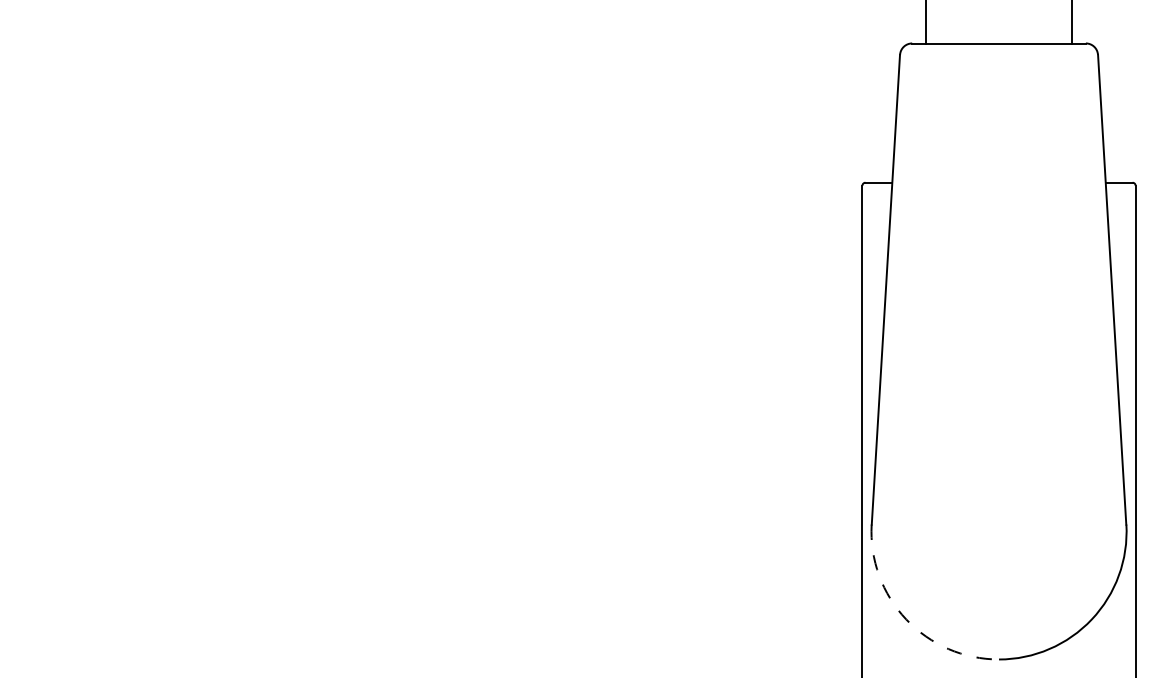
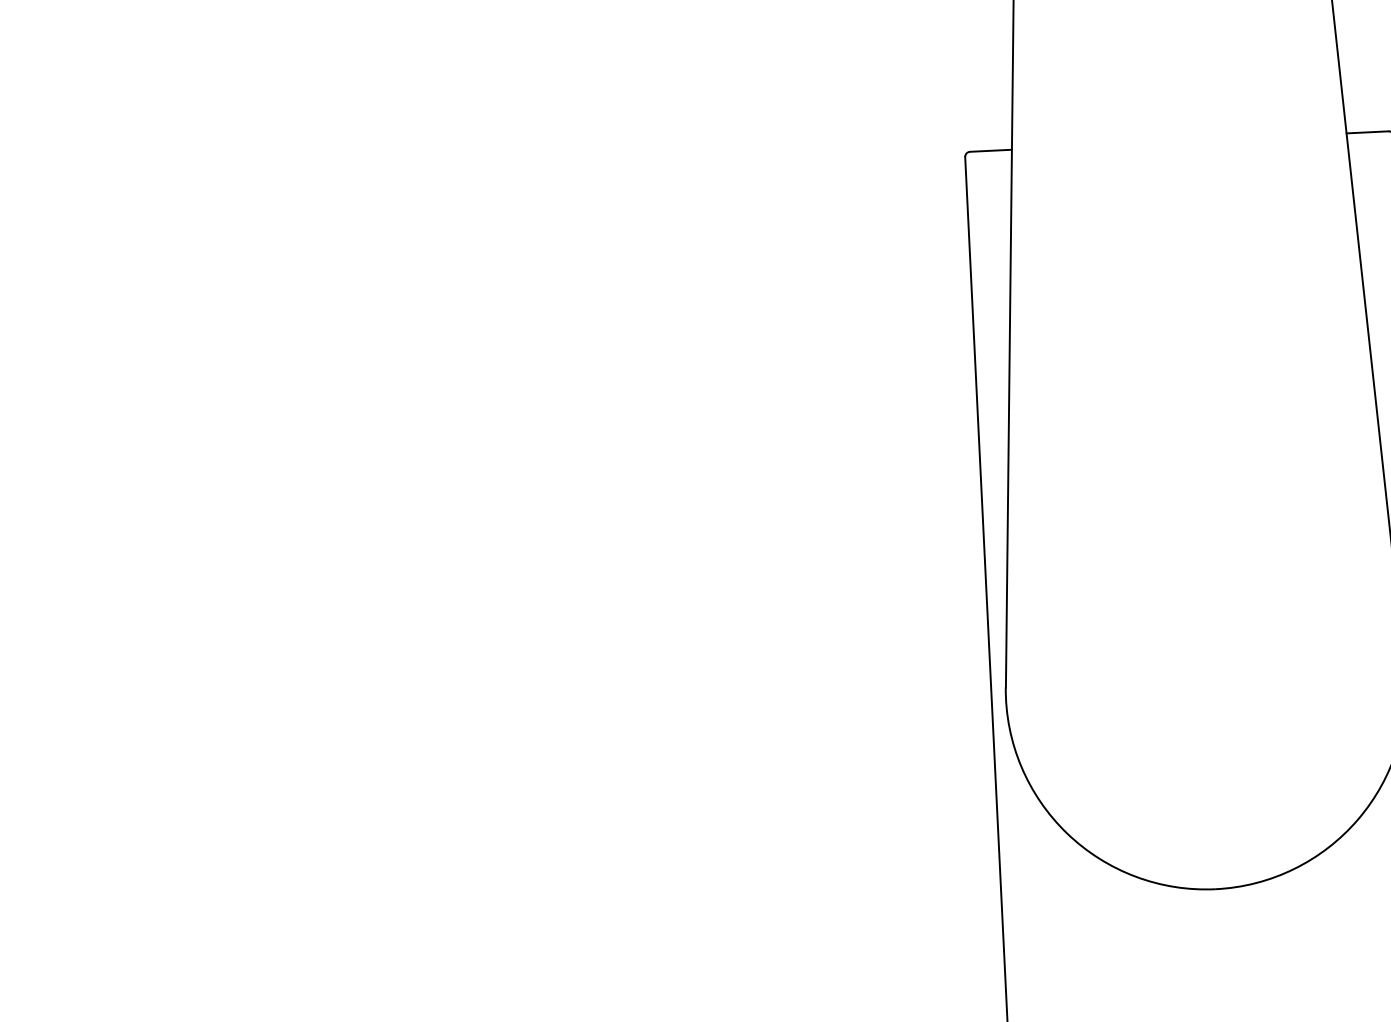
arc: (906, 619) -> (1067, 833), dashed -> solid

